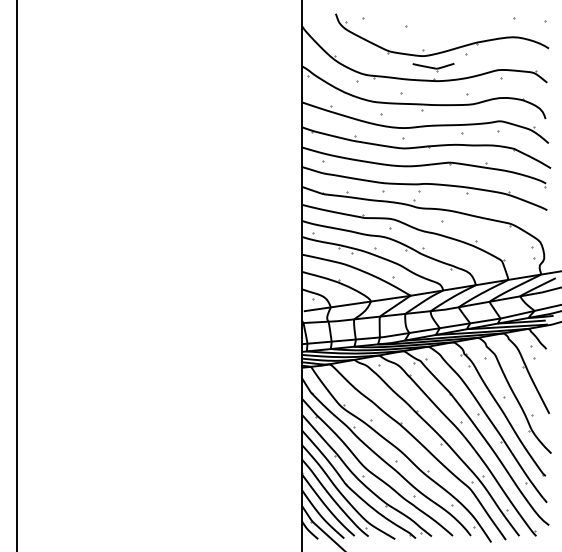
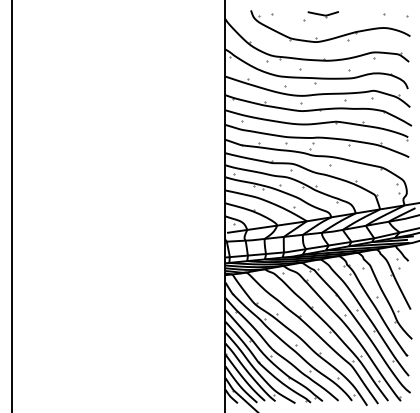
part: (433, 67) -> (323, 14), moved

